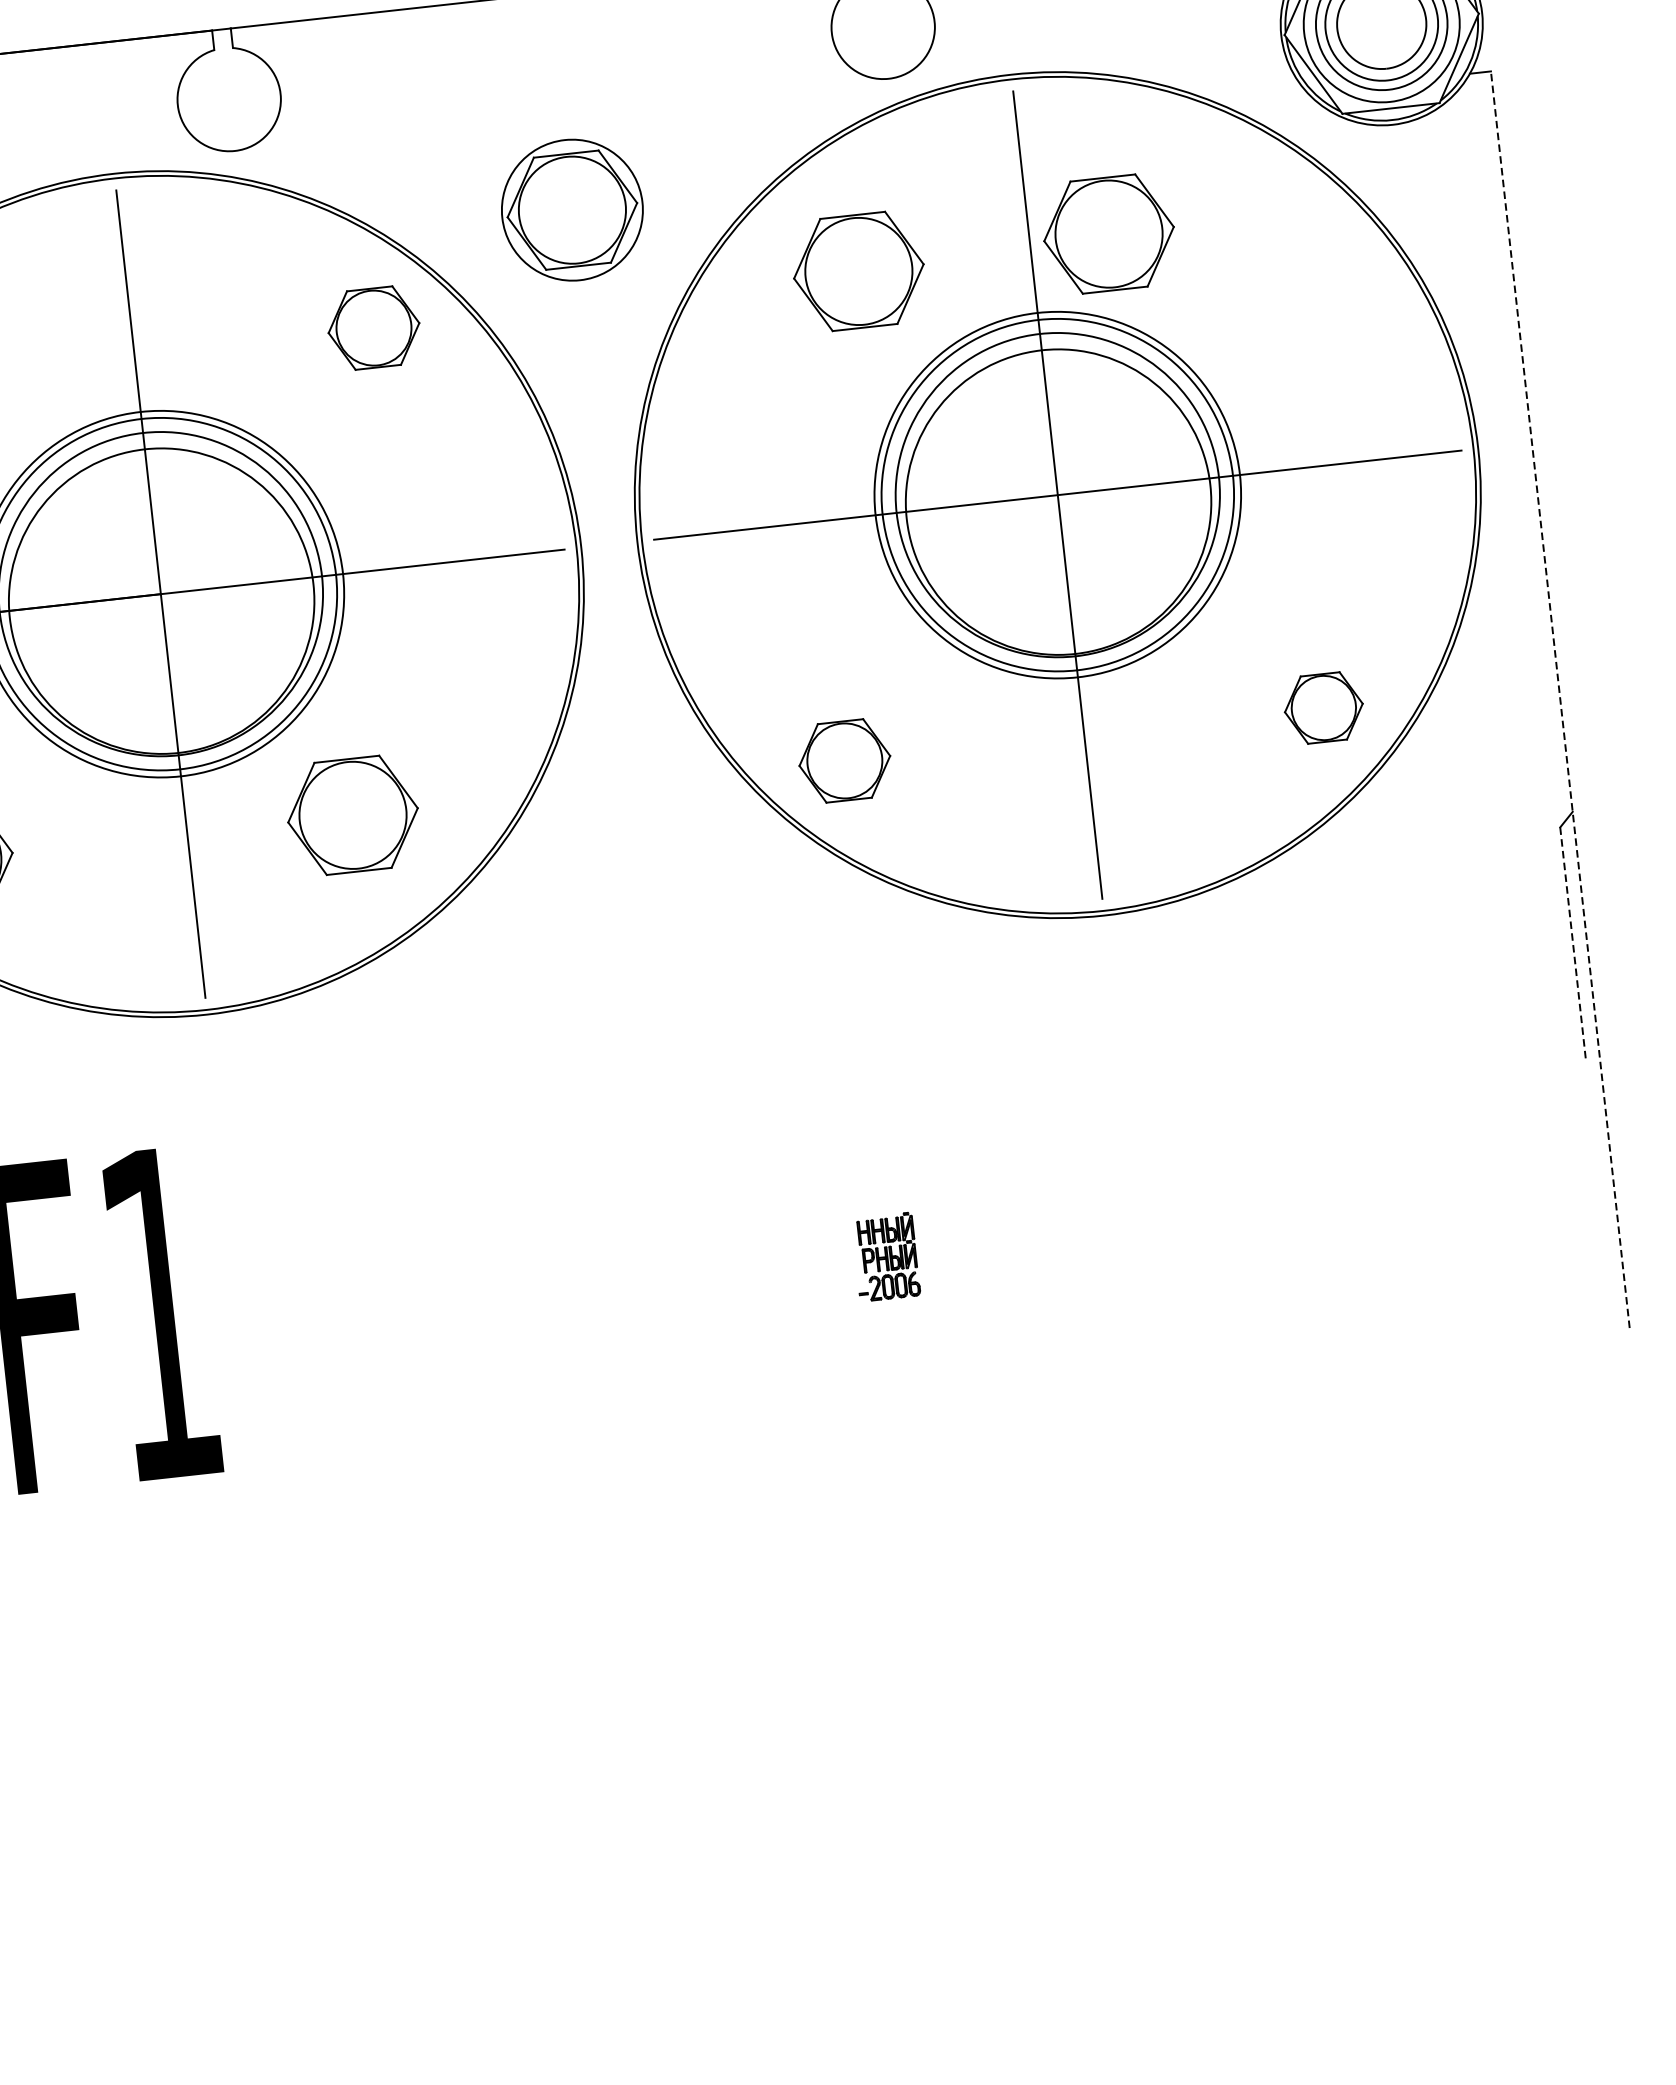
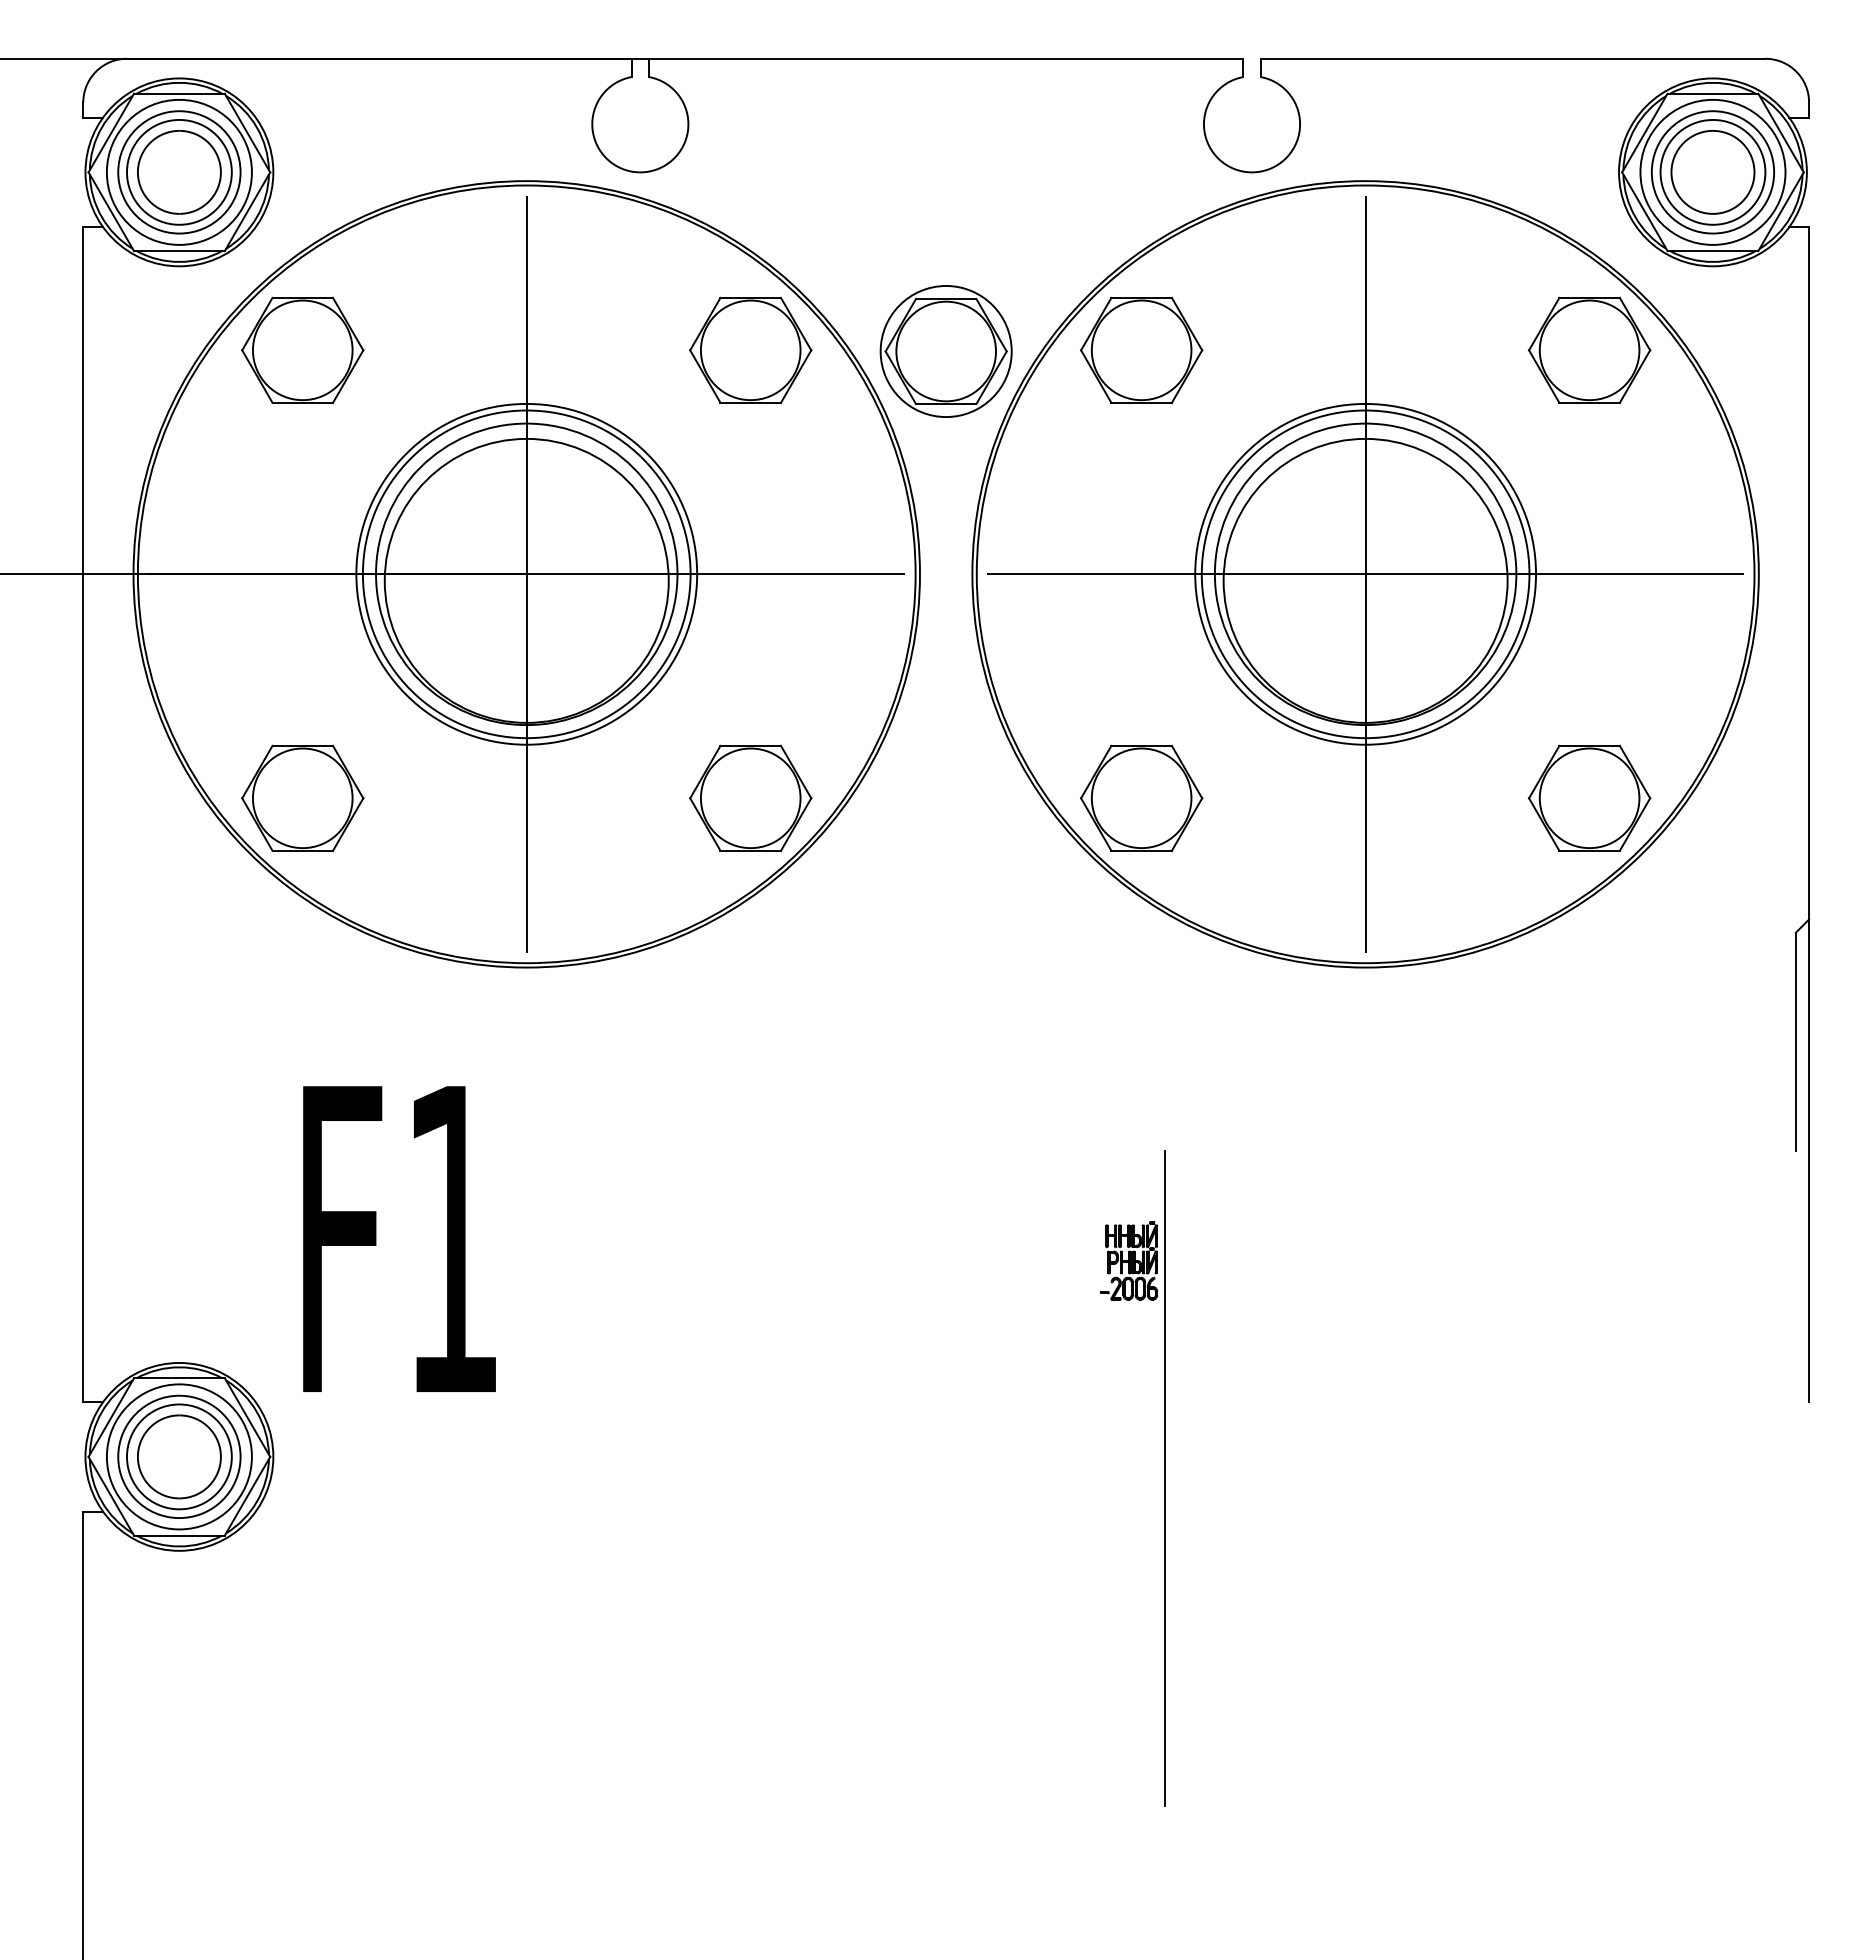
part: (571, 210) -> (945, 351), moved
part: (1108, 233) -> (1589, 349), moved
part: (858, 270) -> (1141, 349), moved
part: (373, 327) -> (750, 349), size x1.43
line: (1560, 699) -> (1809, 814), dashed -> solid
part: (1323, 707) -> (1589, 797), size x1.67
part: (844, 760) -> (1141, 797), size x1.43
part: (352, 814) -> (750, 797), moved
line: (1572, 944) -> (1795, 1042), dashed -> solid
line: (949, 1485) -> (1164, 1478), added

